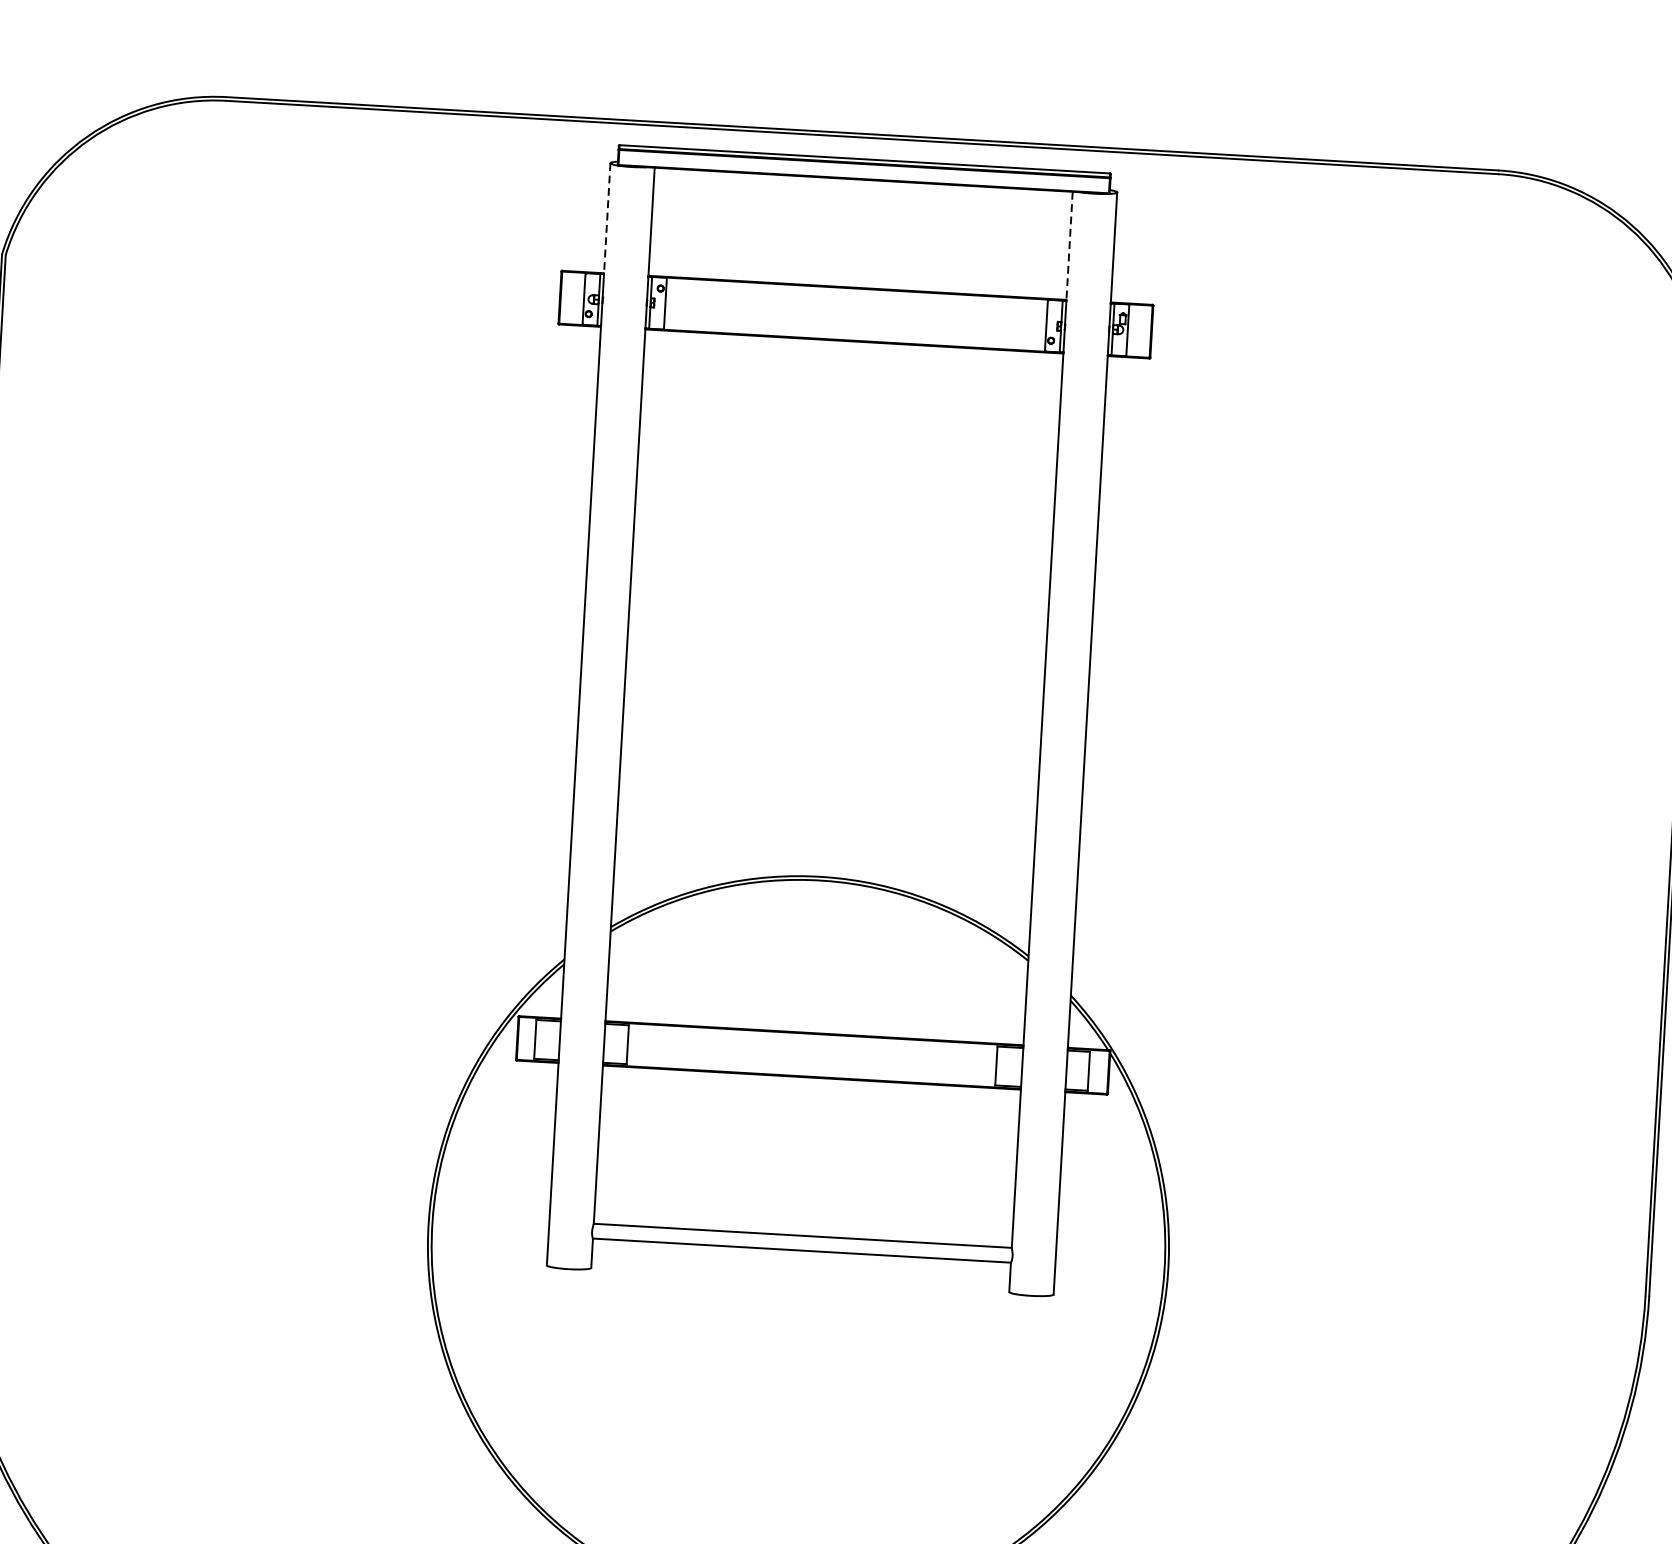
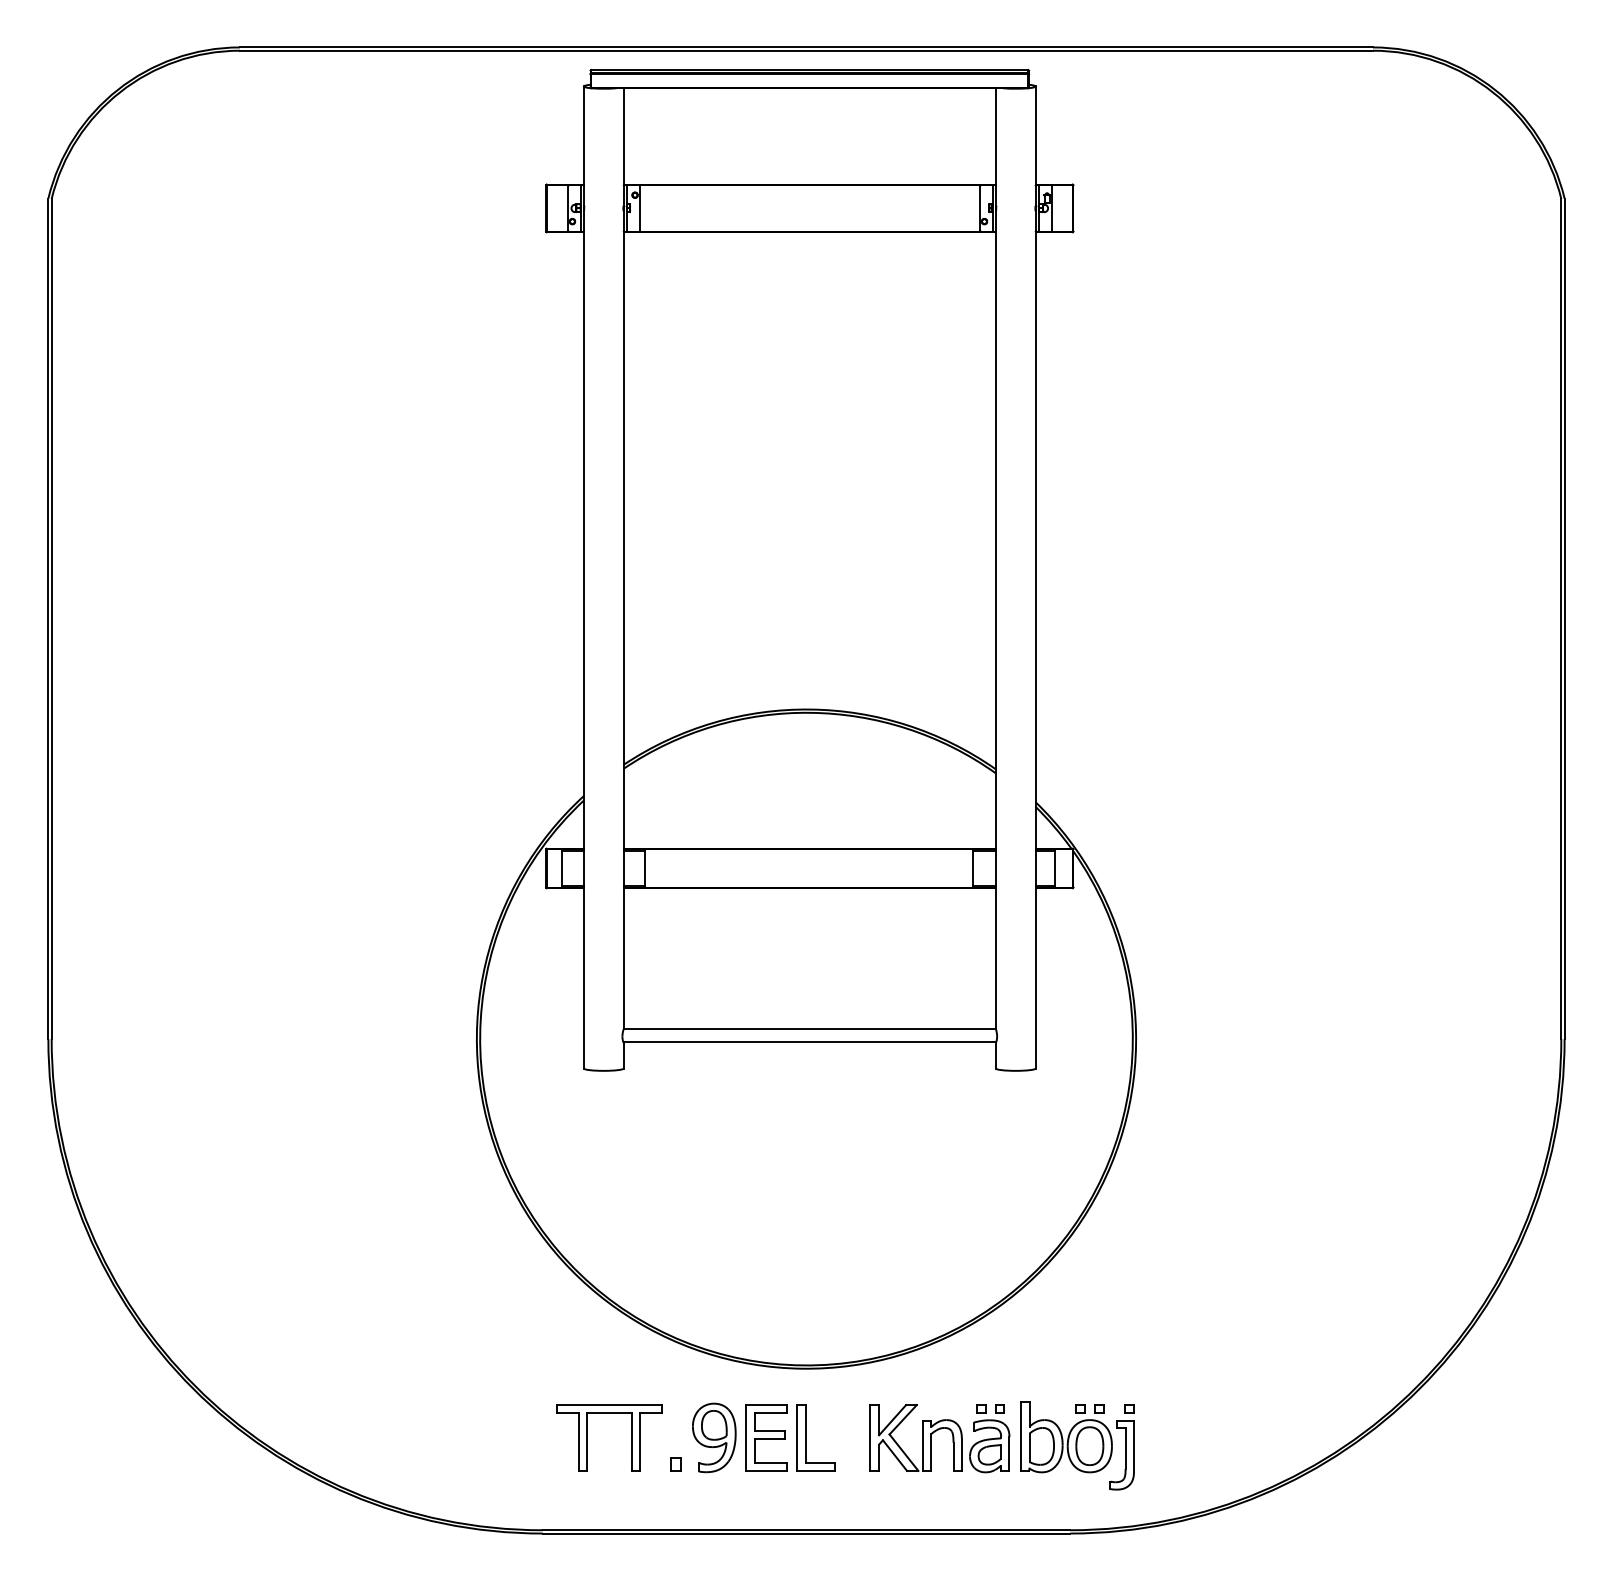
line: (607, 219) -> (584, 136), dashed -> solid
line: (1070, 247) -> (996, 137), dashed -> solid

